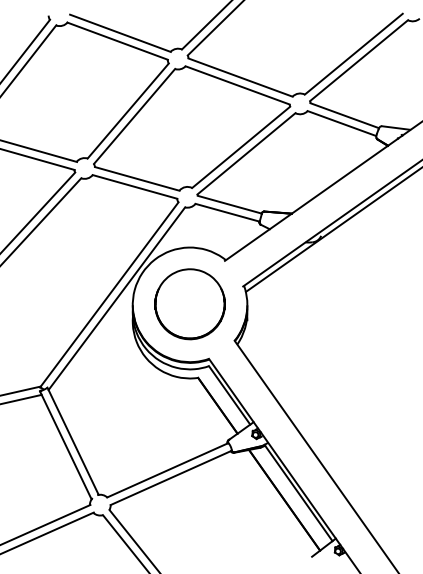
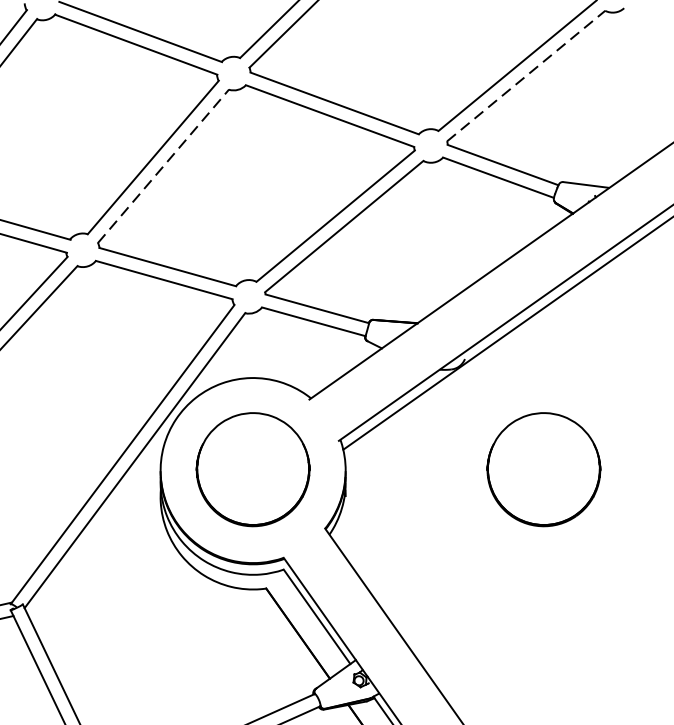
line: (359, 60) -> (526, 75), solid -> dashed
line: (134, 116) -> (163, 166), solid -> dashed
part: (369, 304) -> (542, 469), added

